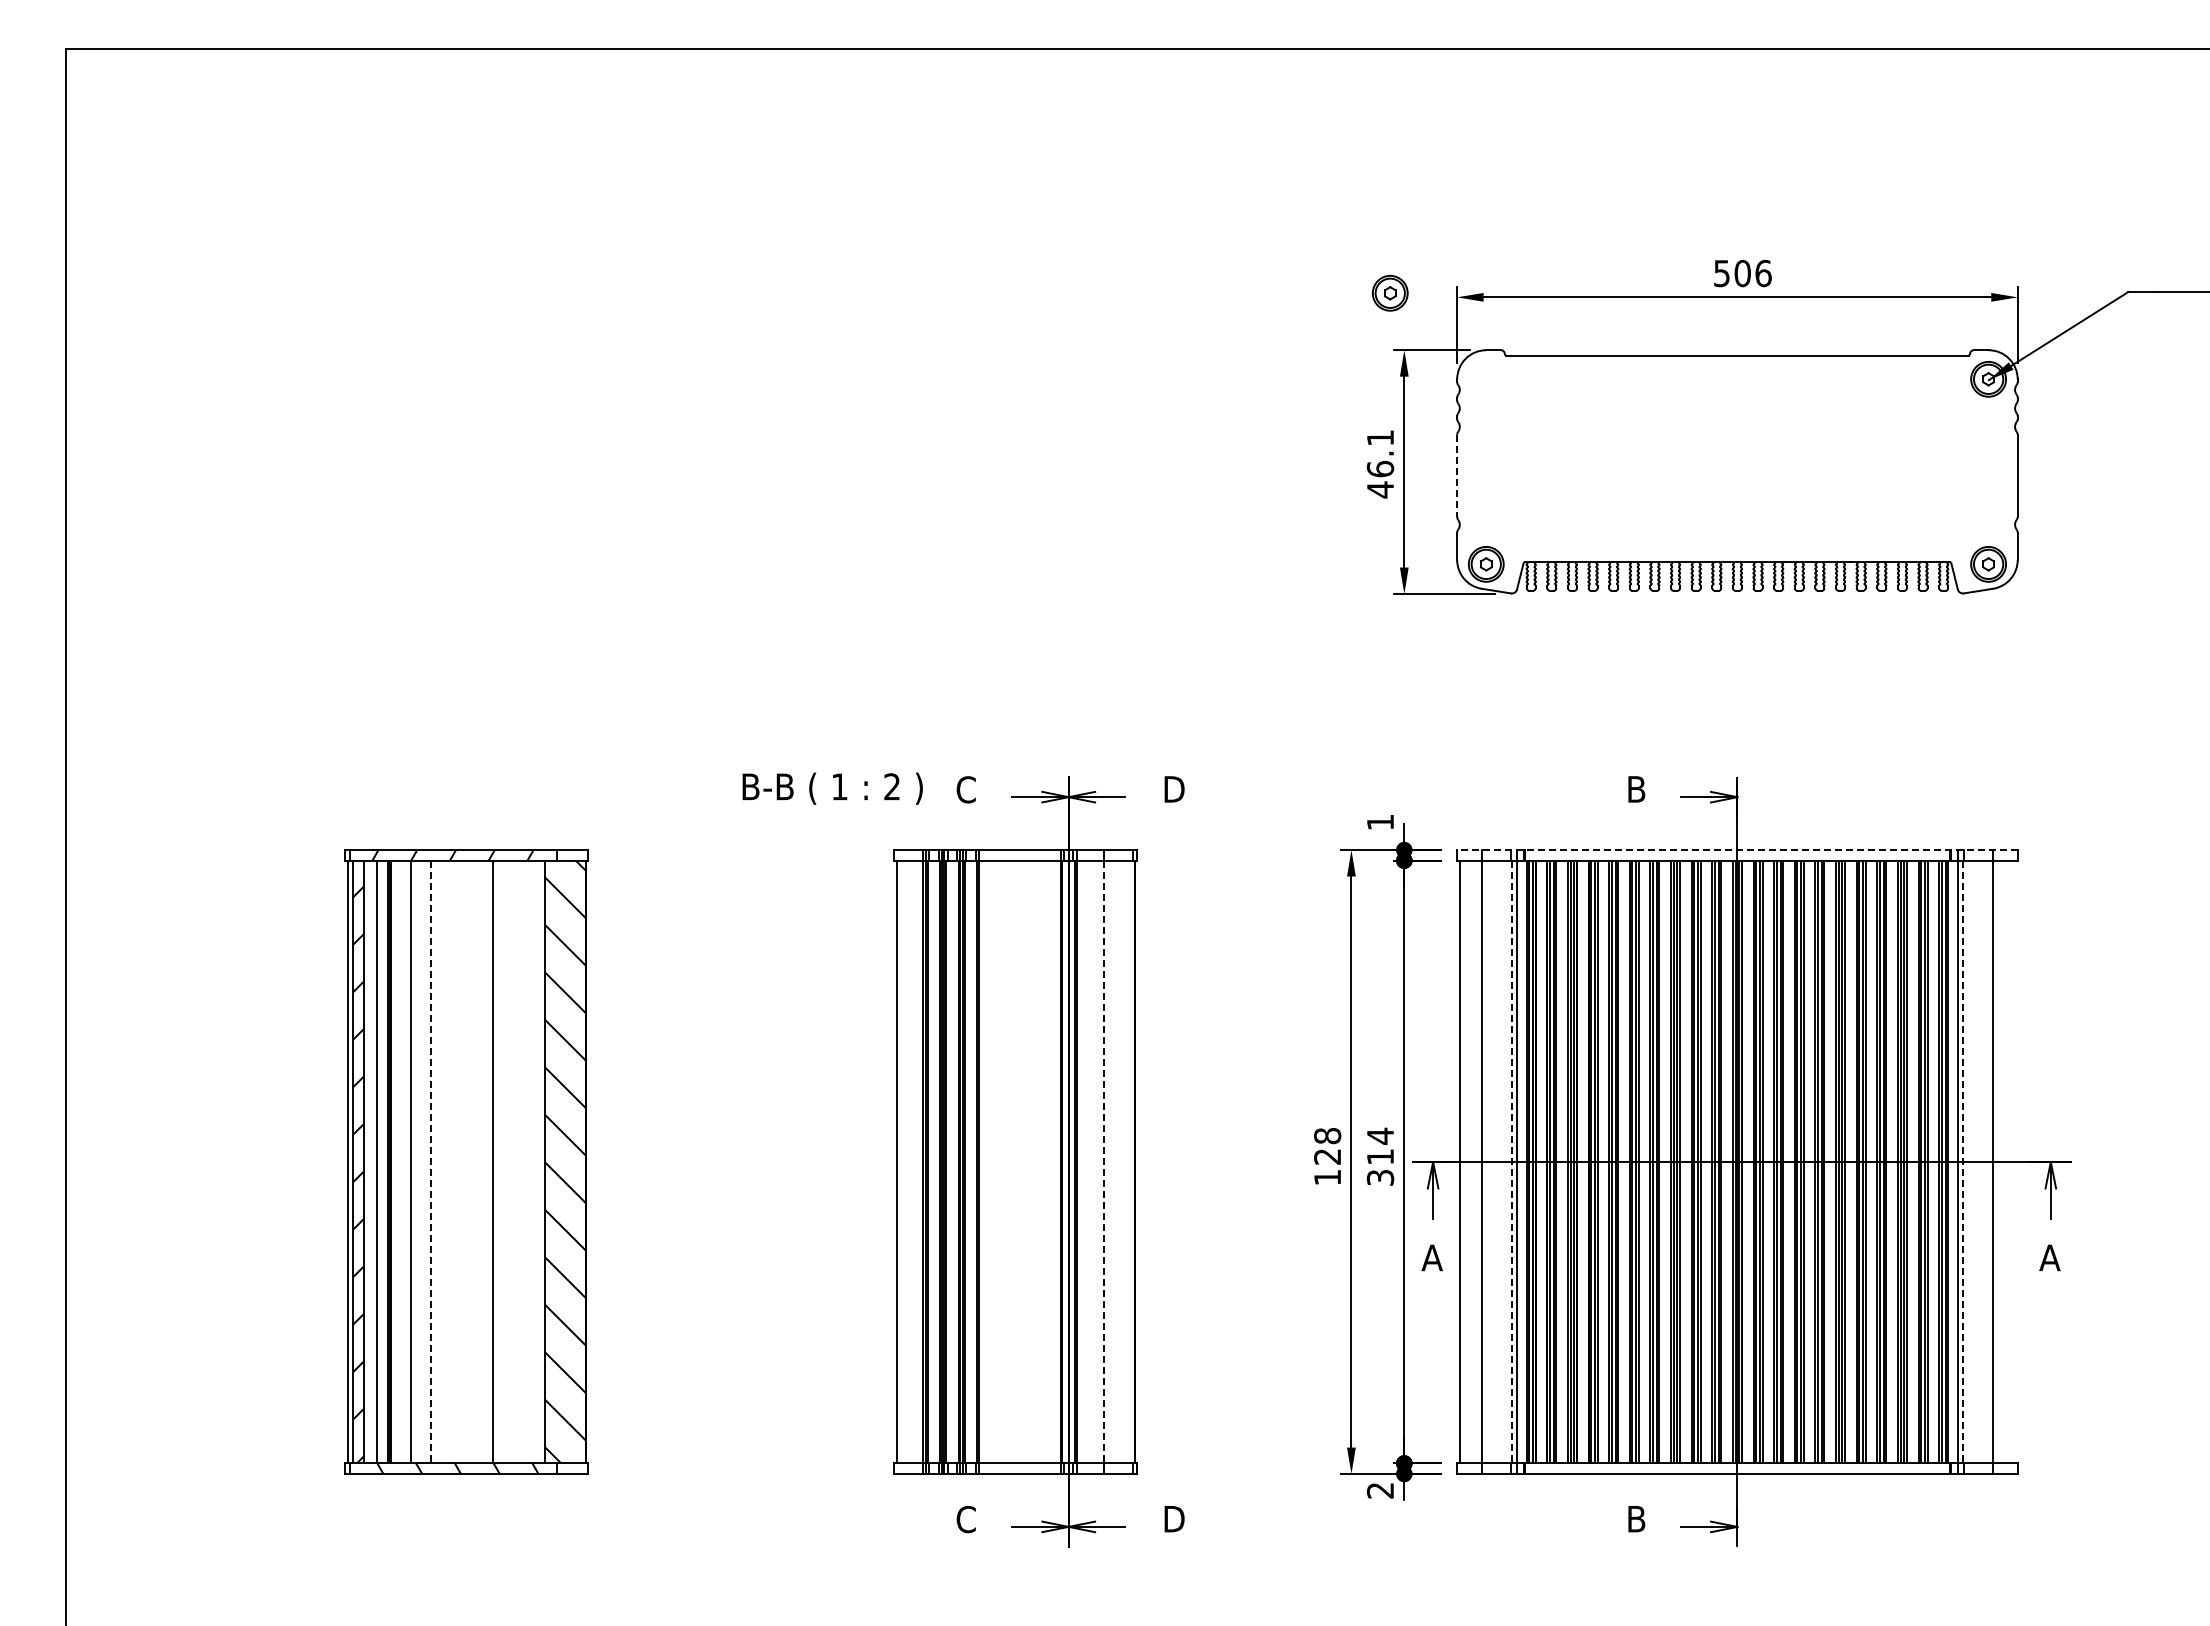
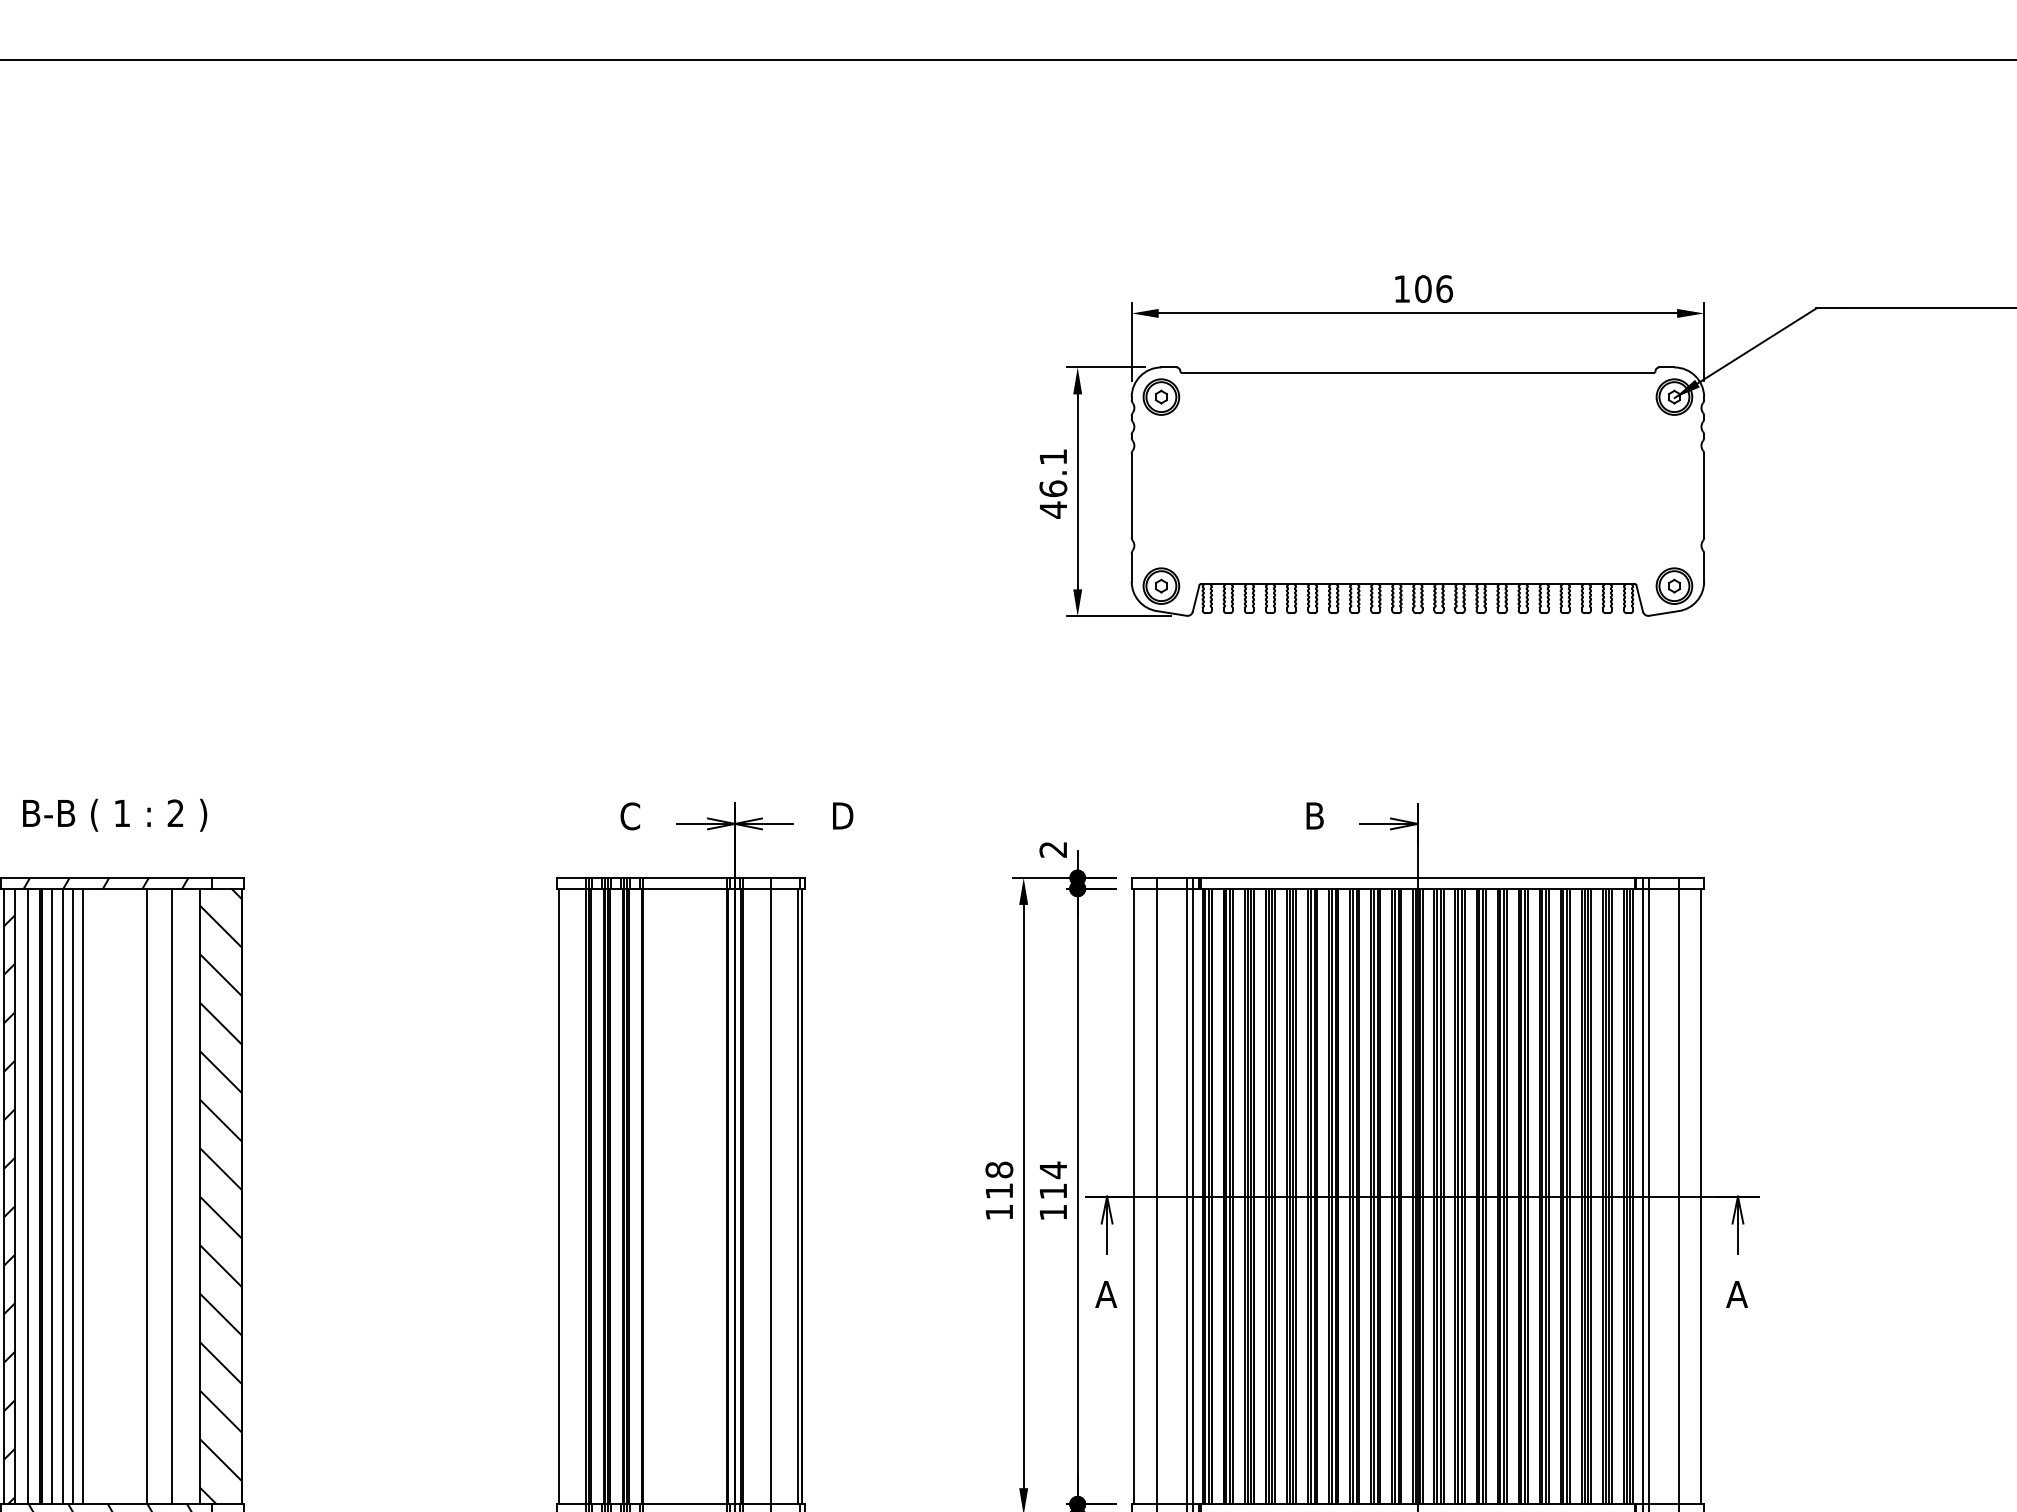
text: (1721, 273) -> (1401, 289), 506 -> 106
part: (1390, 293) -> (1161, 397), moved
line: (1457, 475) -> (1132, 495), dashed -> solid
text: (832, 788) -> (114, 815), moved
text: (1379, 822) -> (1052, 849), 1 -> 2
line: (1736, 850) -> (1416, 878), dashed -> solid
text: (1327, 1156) -> (999, 1190), 128 -> 118
line: (400, 1161) -> (52, 1195), added
line: (420, 1161) -> (72, 1195), added
line: (517, 1161) -> (171, 1195), added
line: (1130, 1161) -> (798, 1195), added
line: (2015, 1161) -> (1701, 1195), added
line: (430, 1162) -> (83, 1197), dashed -> solid
line: (1104, 1162) -> (771, 1197), dashed -> solid
line: (1511, 1162) -> (1187, 1197), dashed -> solid
line: (1963, 1162) -> (1648, 1197), dashed -> solid
text: (1380, 1177) -> (1053, 1212), 314 -> 114

